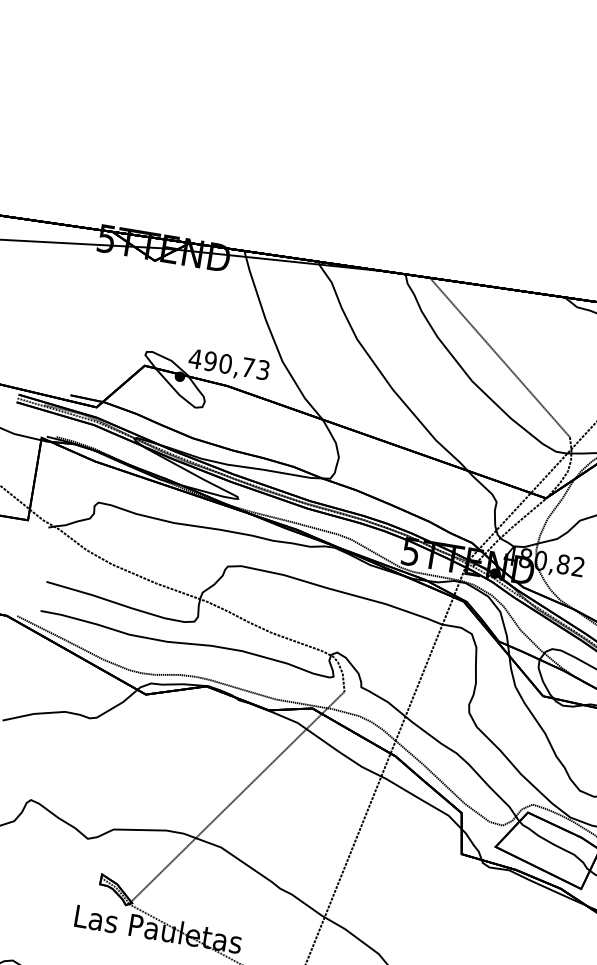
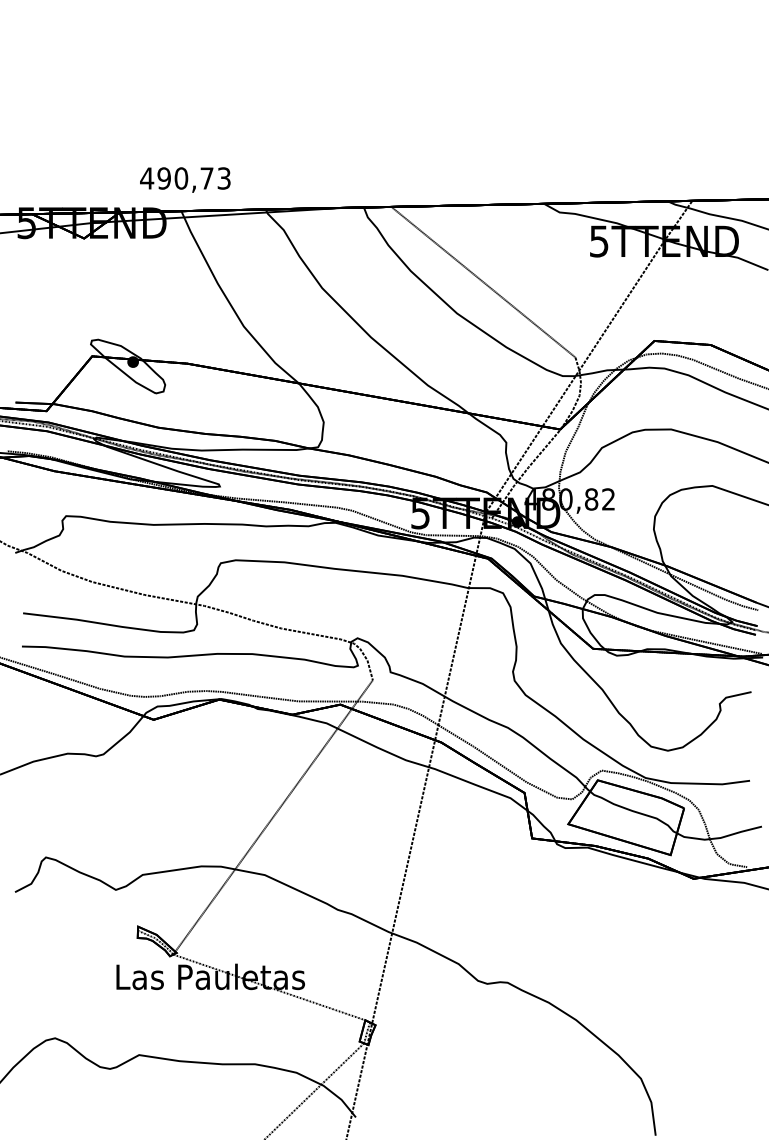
text: (229, 365) -> (185, 179), moved

